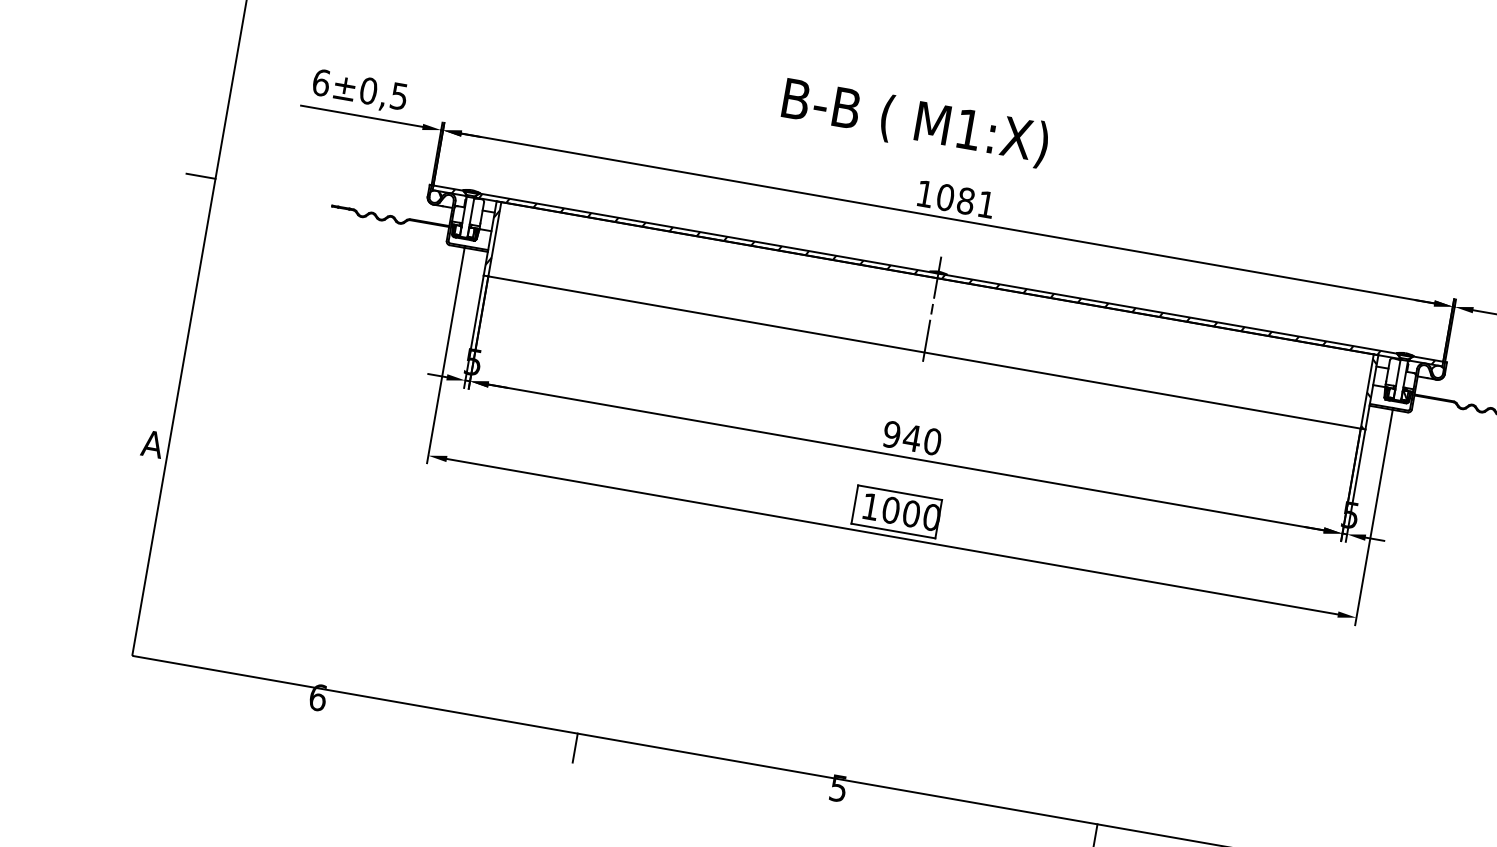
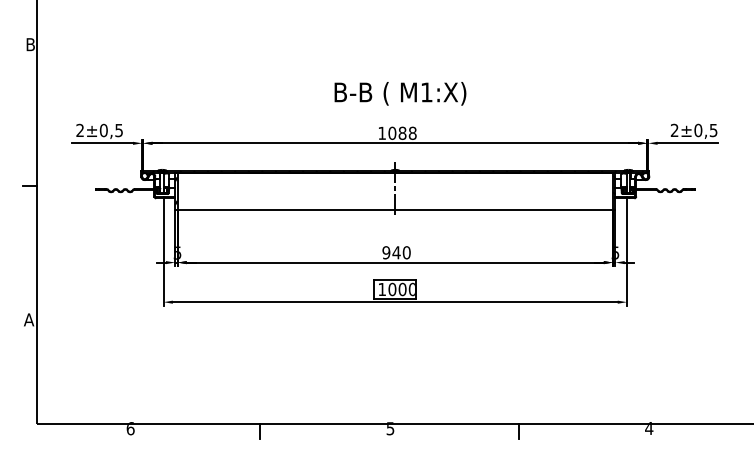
text: (321, 82) -> (80, 130), 6 -> 2
text: (915, 122) -> (400, 93), moved
text: (986, 202) -> (412, 132), 1081 -> 1088

